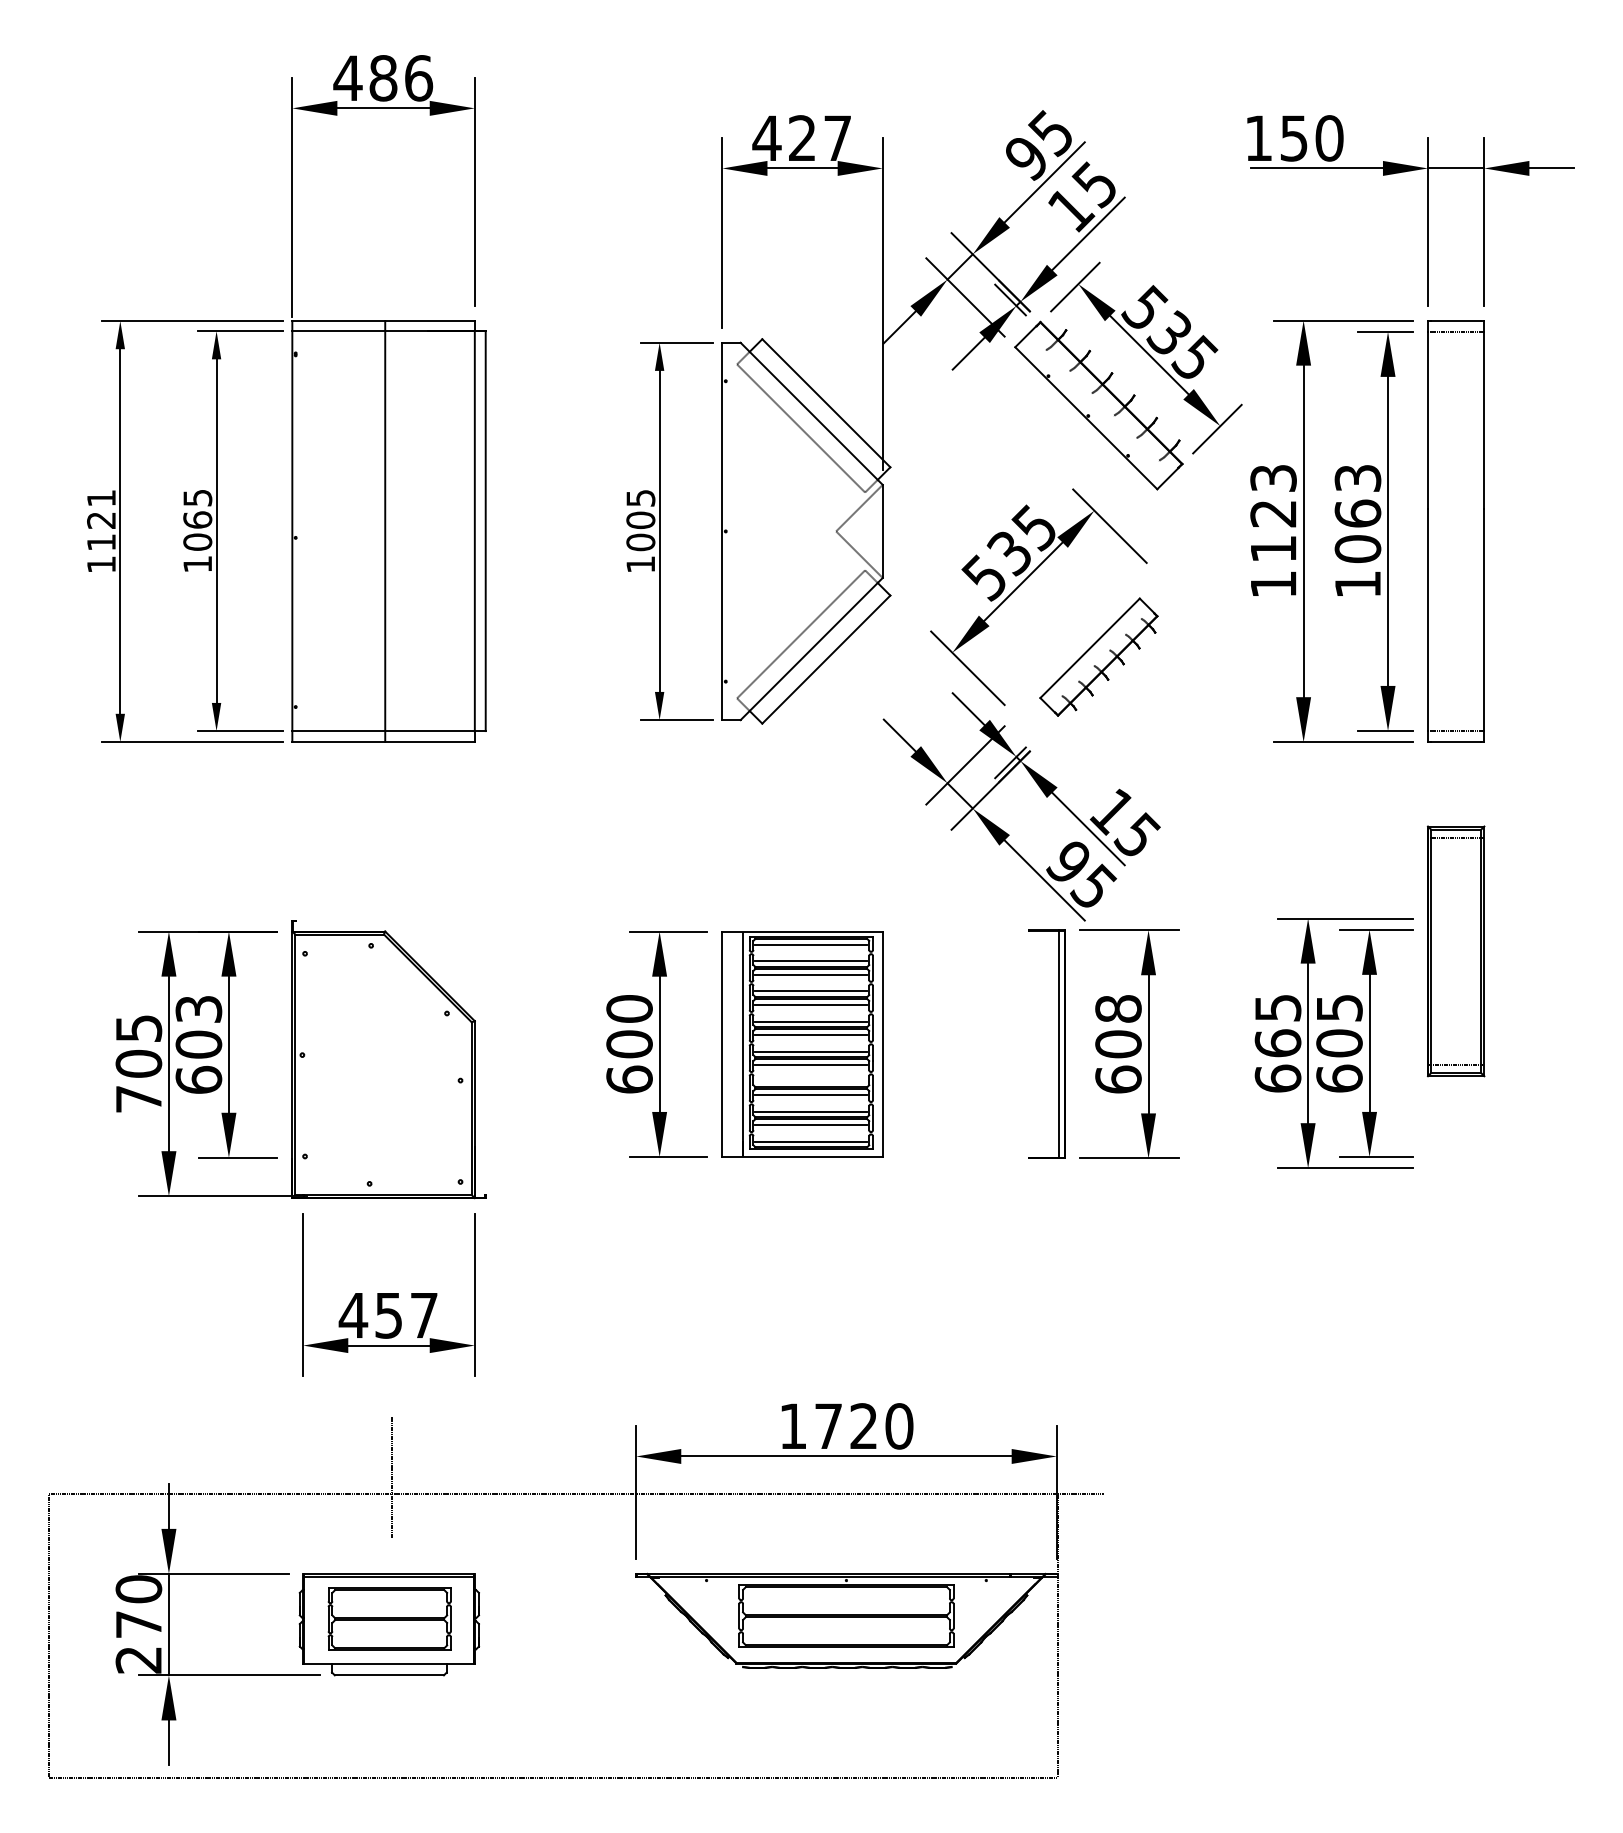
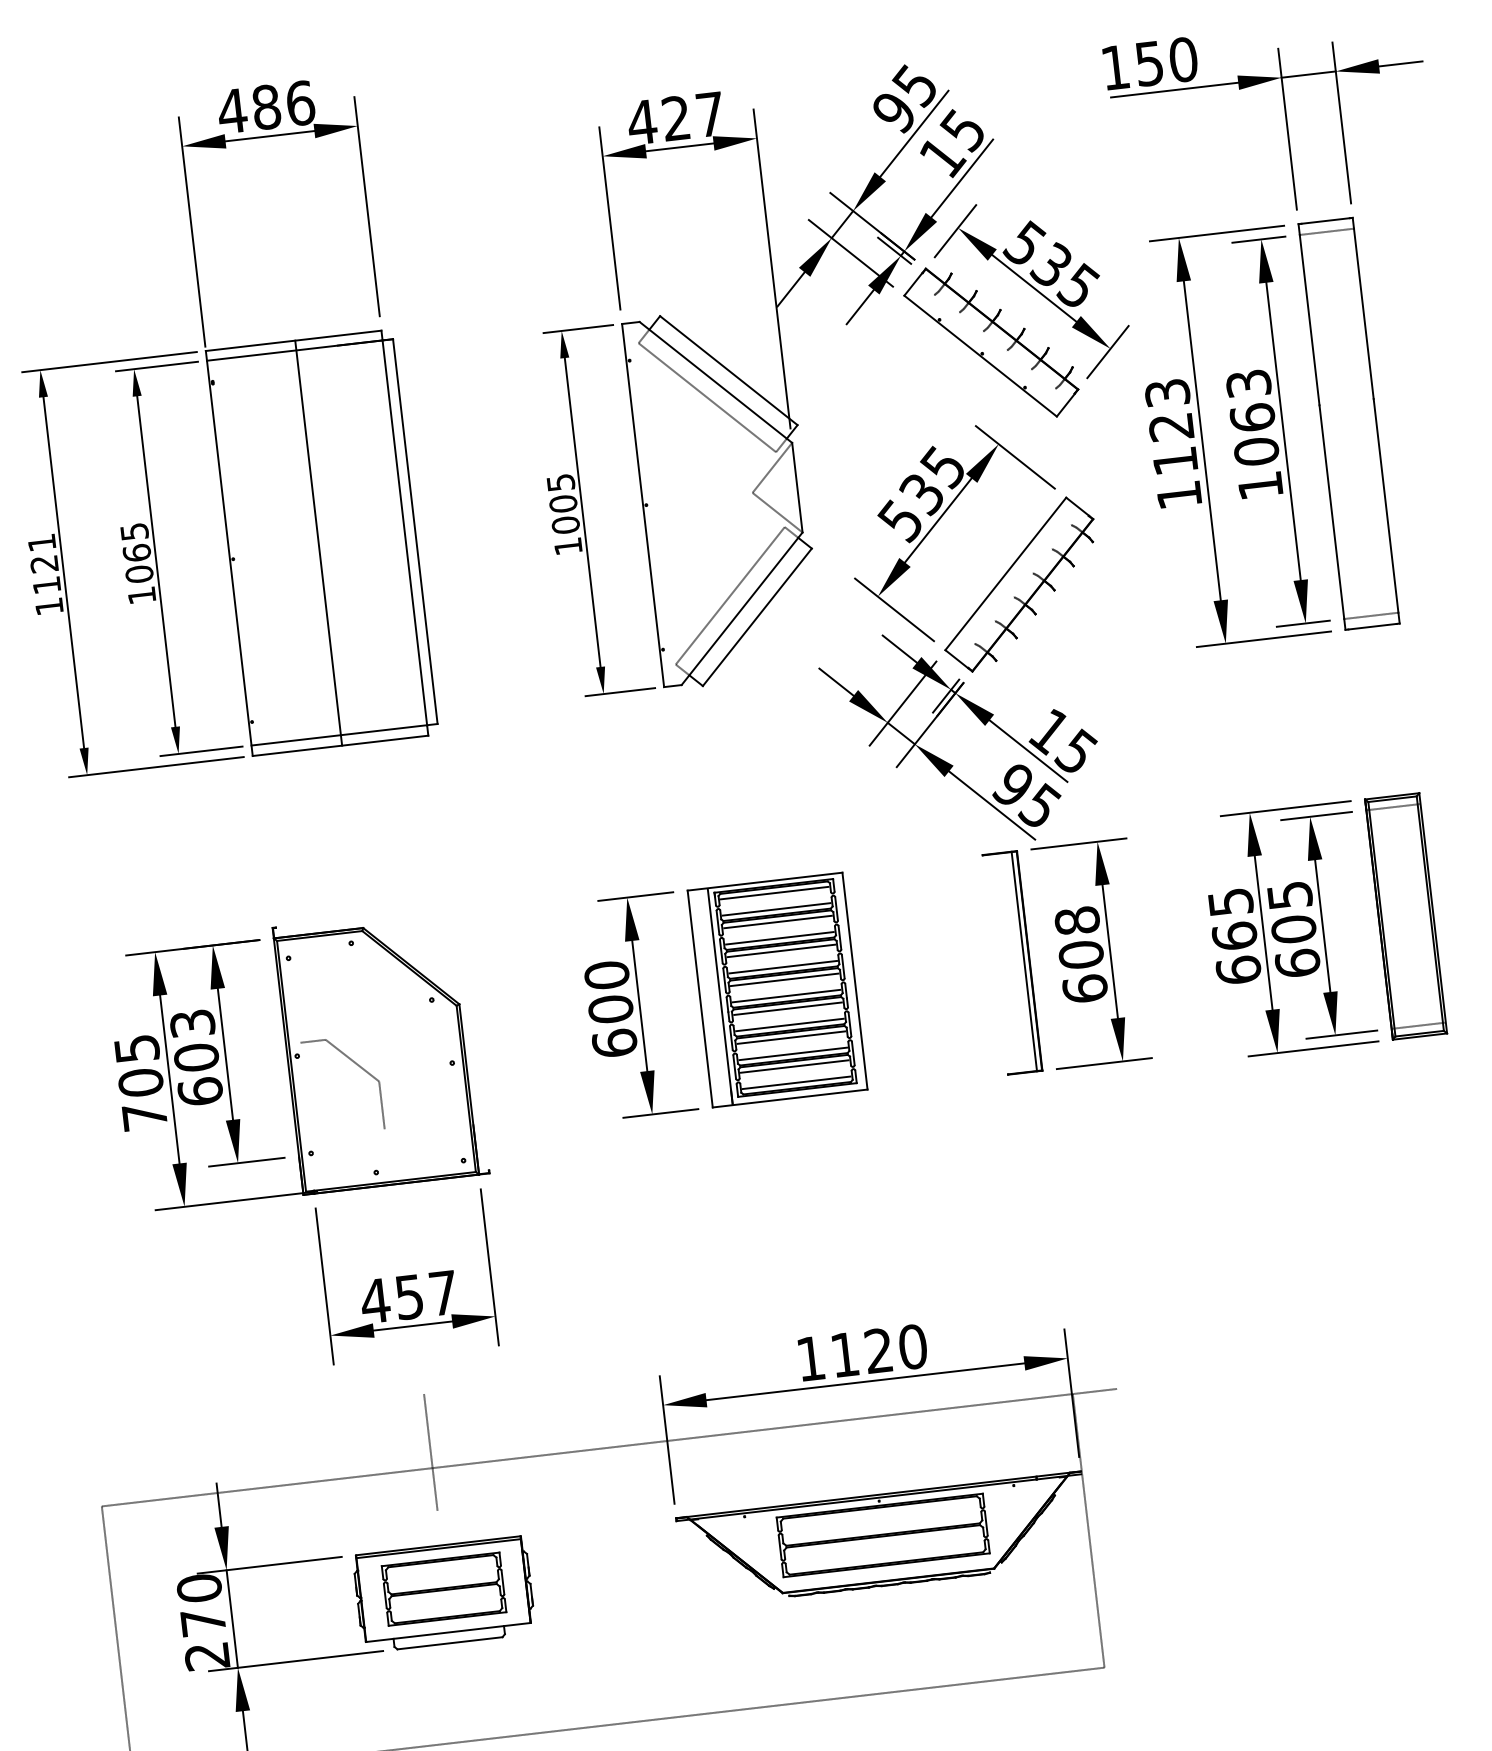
part: (1098, 656) -> (1018, 584), size x1.43
part: (1456, 951) -> (1406, 916), moved
part: (363, 1072) -> (358, 1066), added
line: (811, 1081) -> (790, 1024), added
text: (828, 1425) -> (844, 1353), 1720 -> 1120

